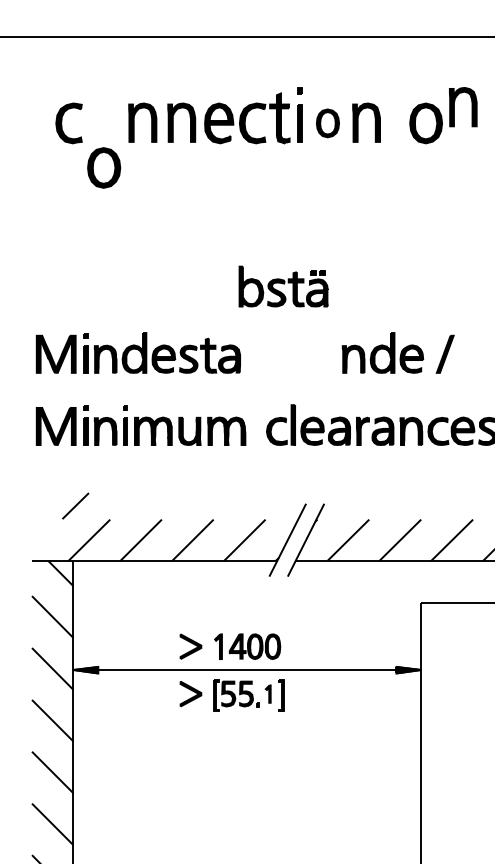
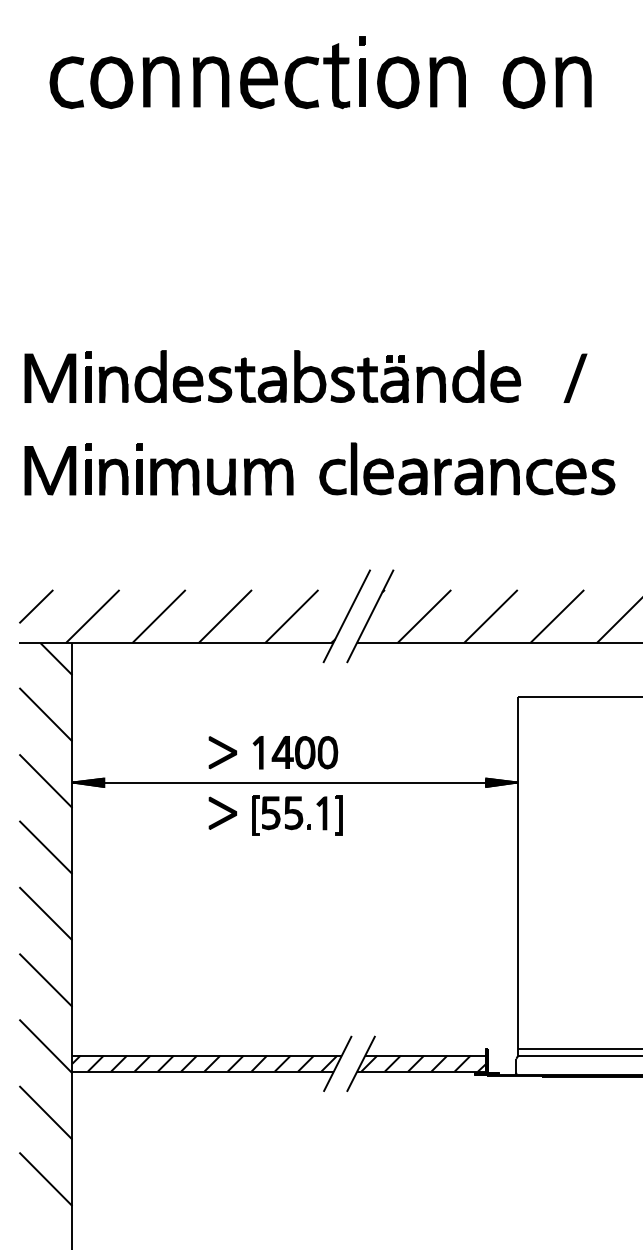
part: (454, 106) -> (562, 81), moved
part: (328, 123) -> (398, 82), size x1.43
part: (103, 167) -> (111, 82), moved
part: (283, 286) -> (351, 376), moved
part: (445, 353) -> (575, 377), moved
line: (75, 505) -> (36, 606), moved
part: (267, 694) -> (321, 813), size x1.43

